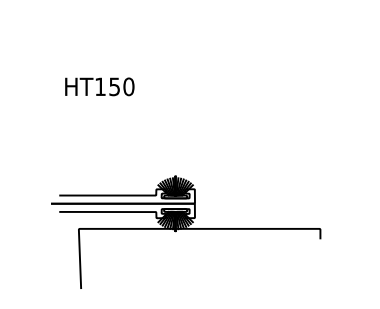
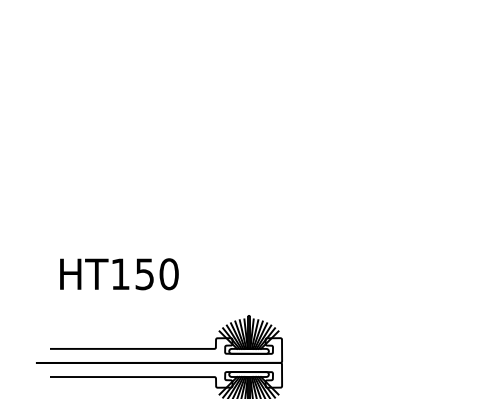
text: (99, 86) -> (118, 273), moved

